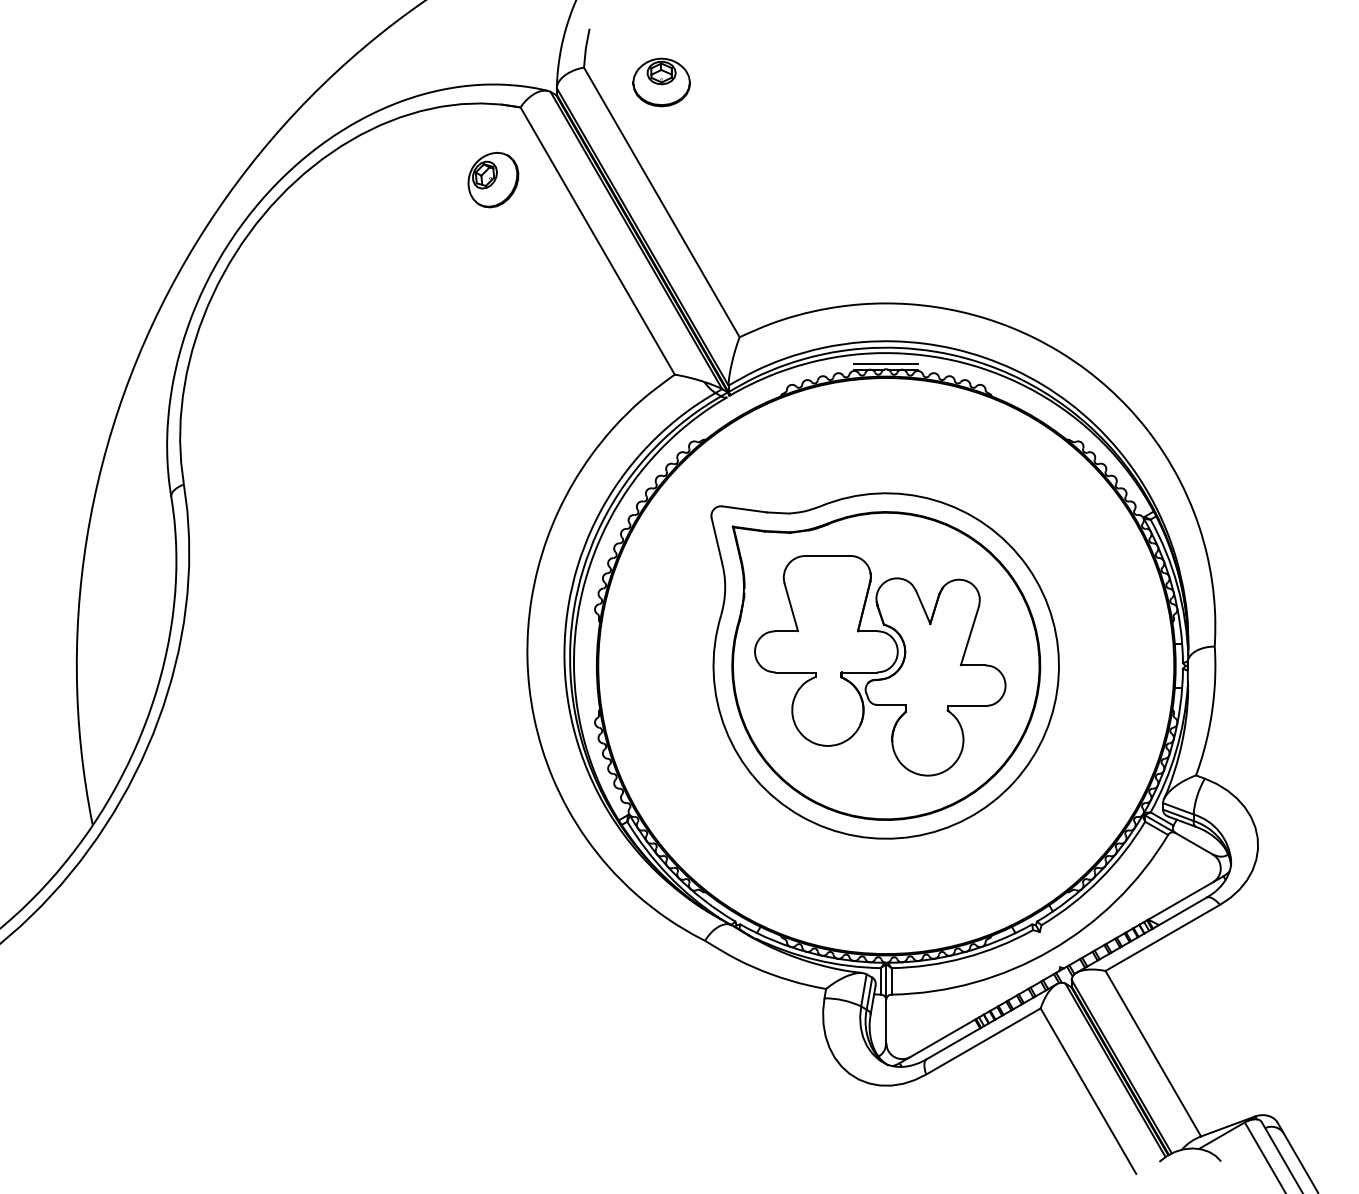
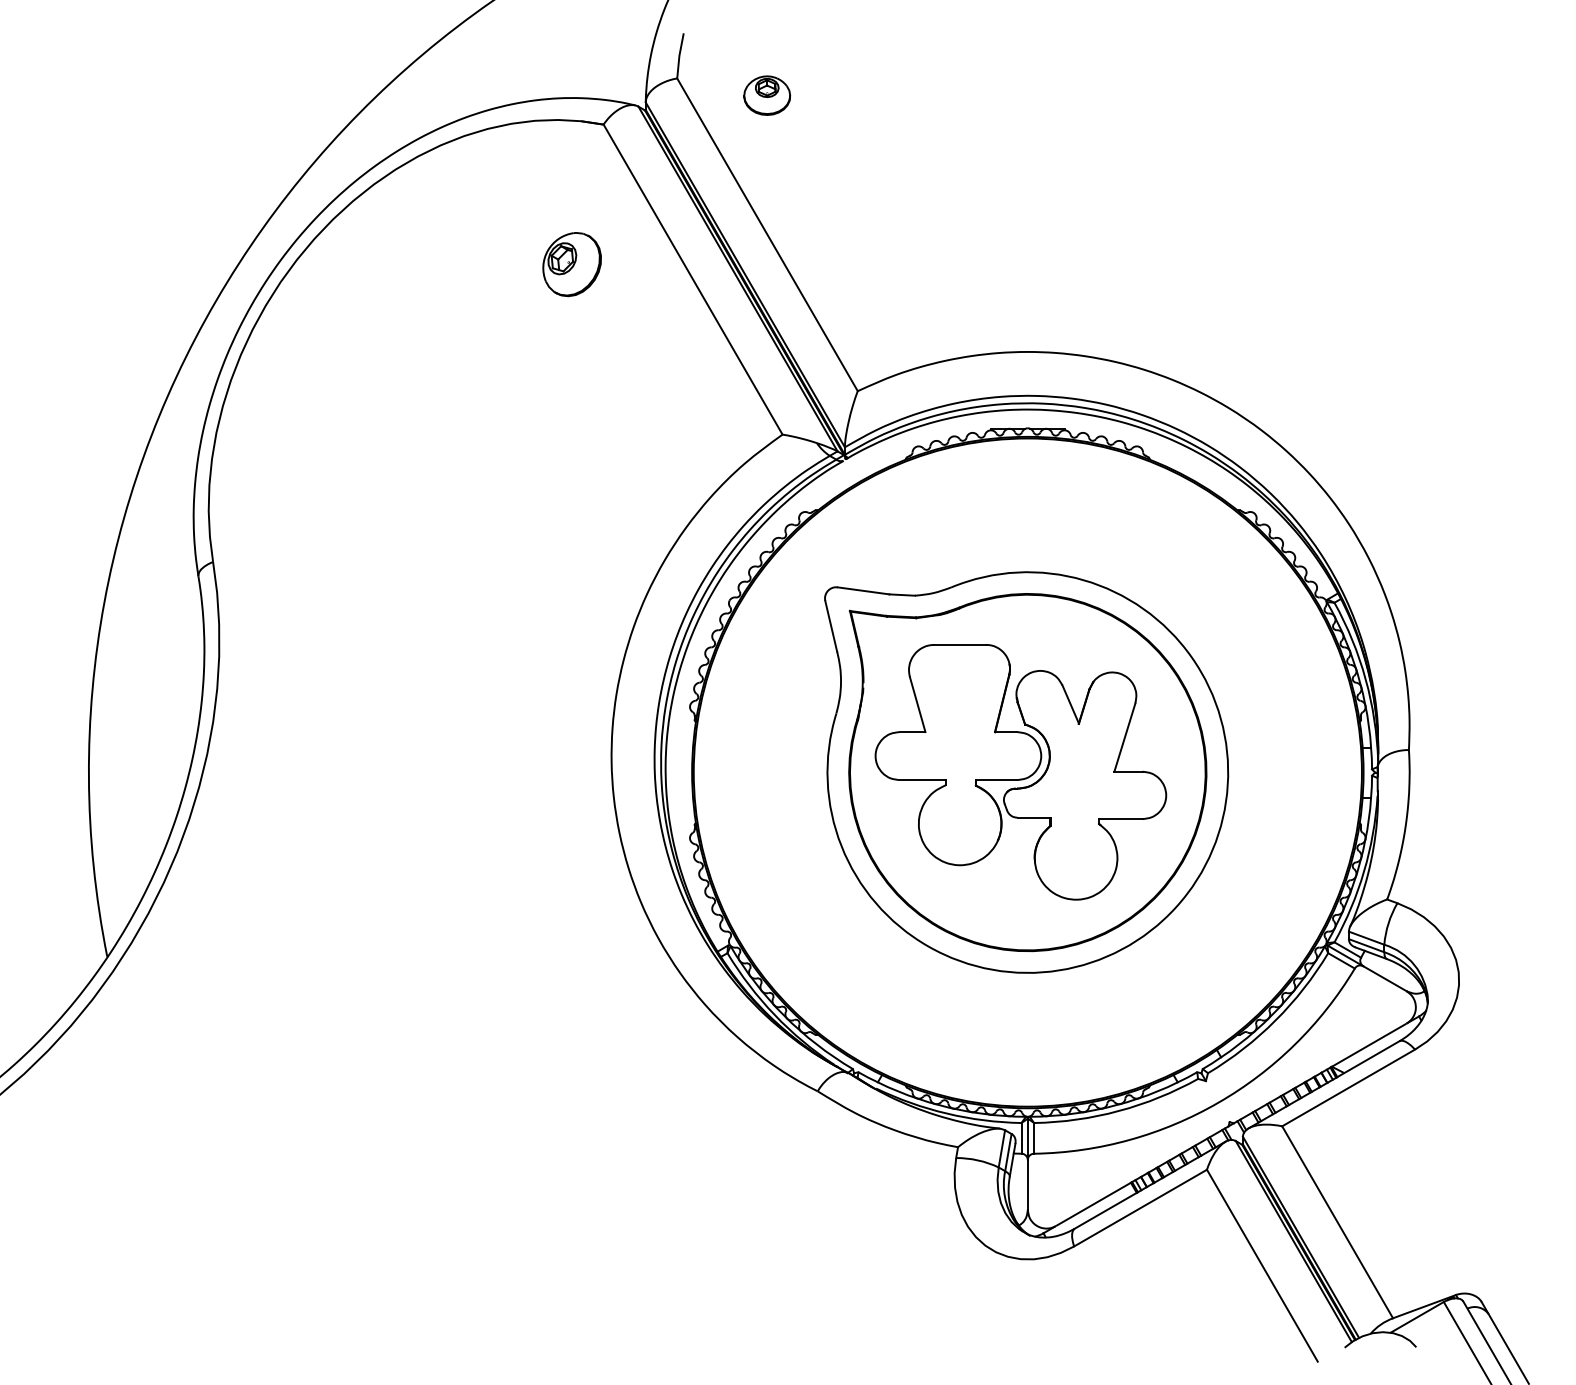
part: (661, 82) -> (767, 95), size x0.7
part: (493, 180) -> (572, 265), moved
line: (886, 364) -> (1028, 422), removed

